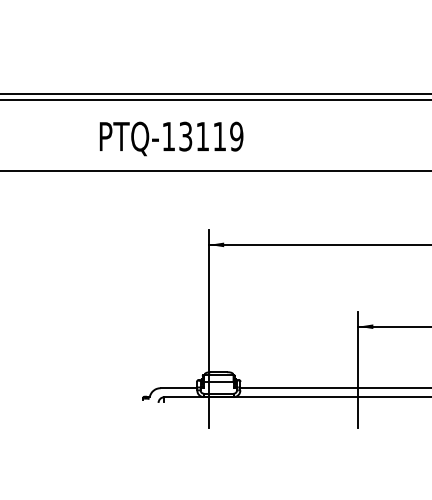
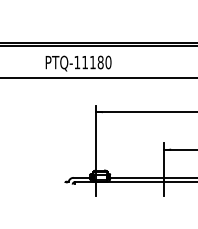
text: (210, 136) -> (96, 62), PTQ-13119 -> PTQ-11180

